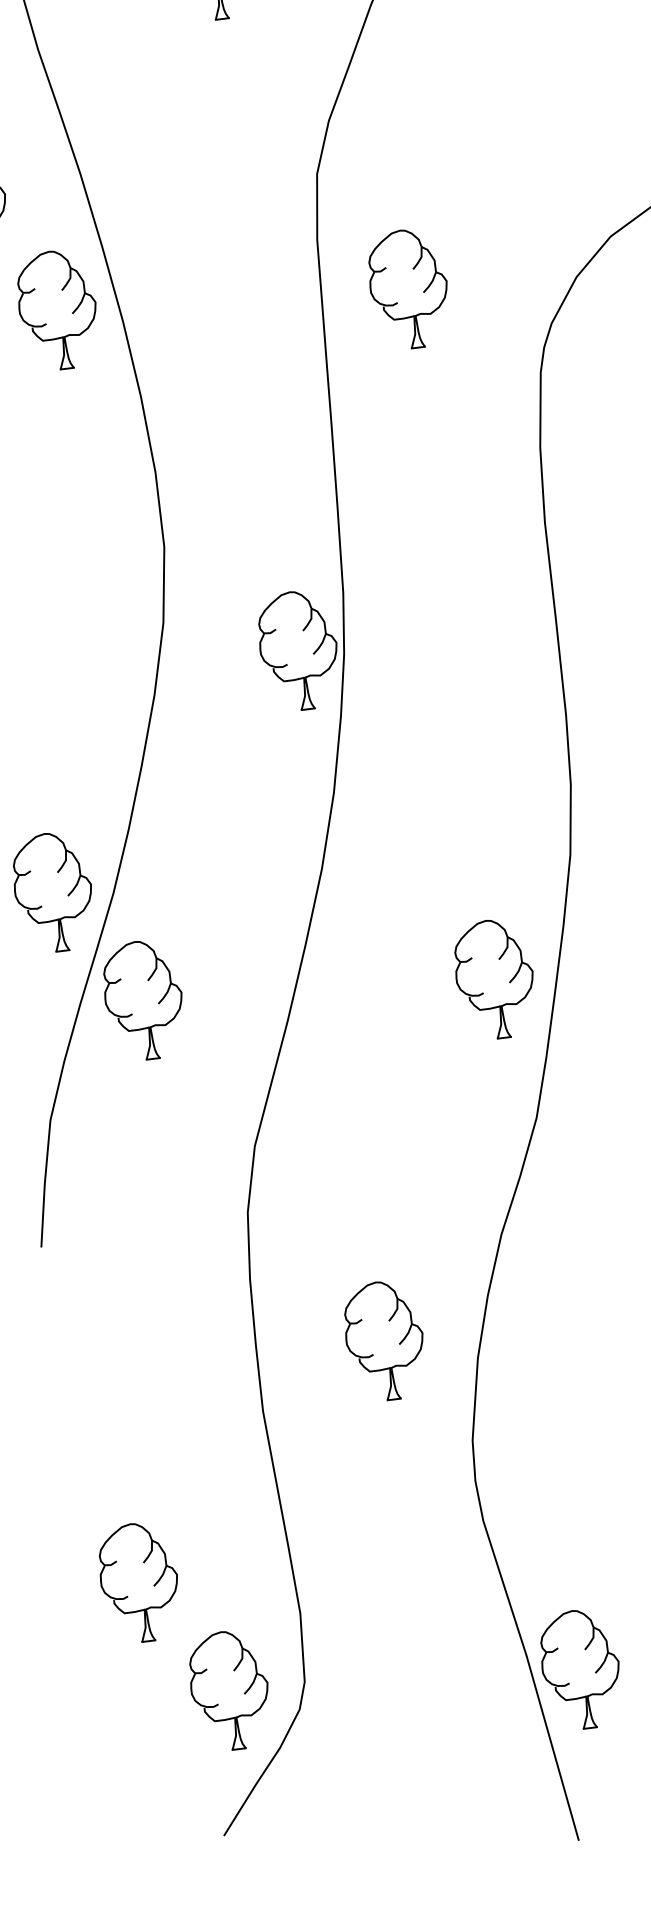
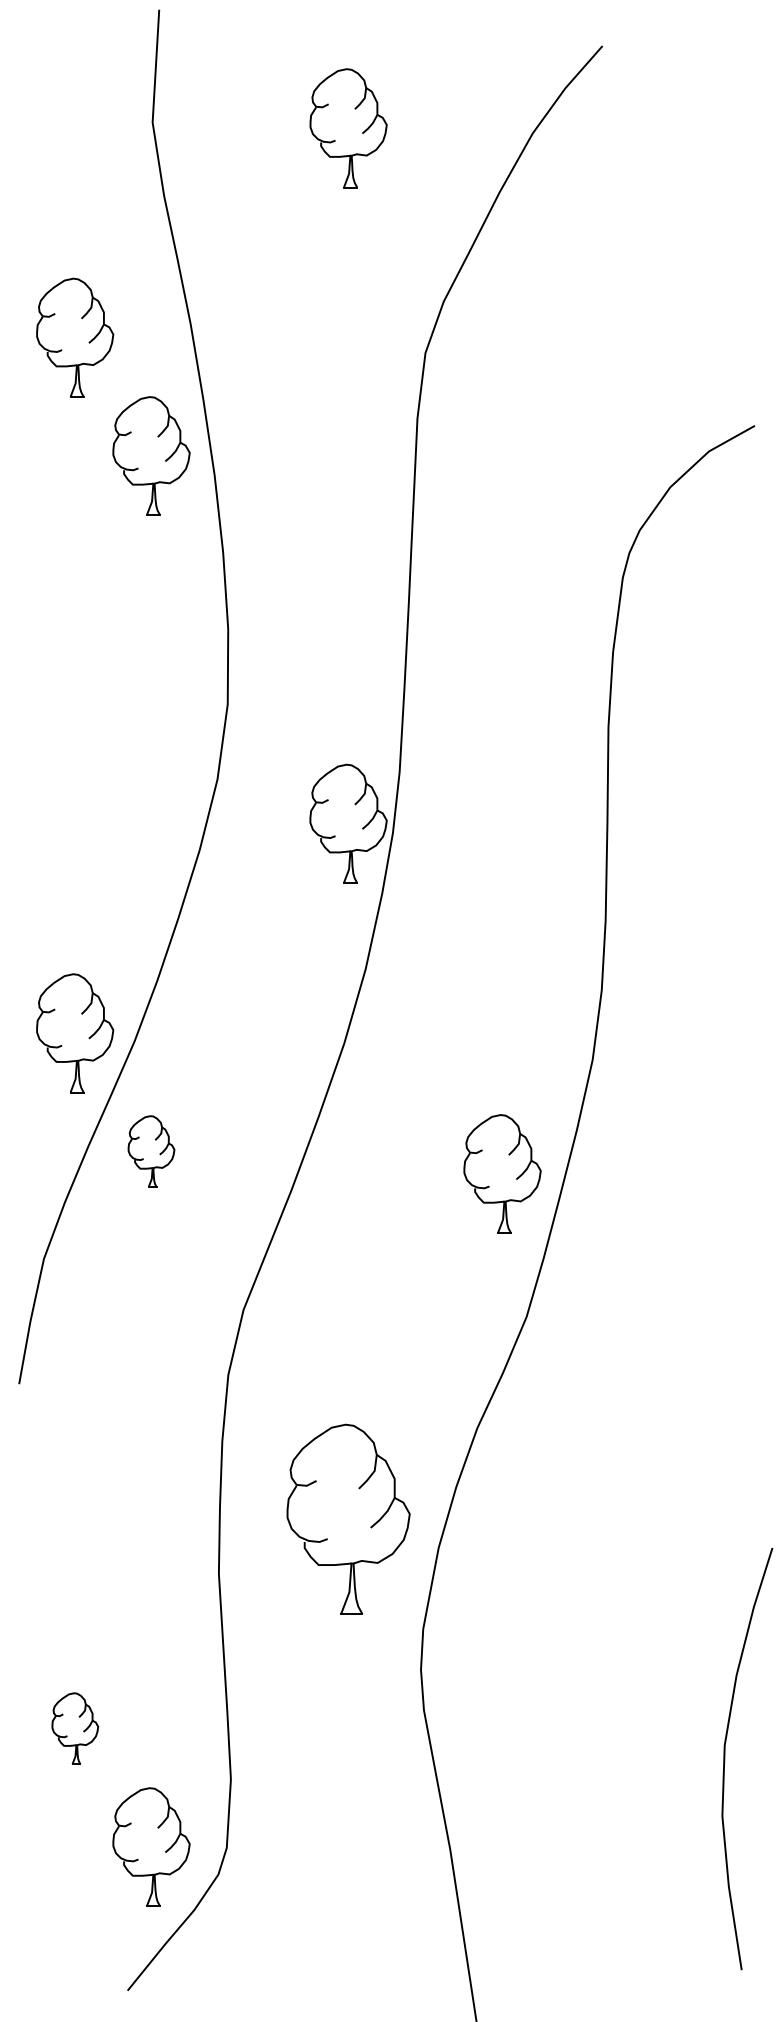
part: (409, 288) -> (502, 478), removed
part: (143, 1000) -> (151, 1151), size x0.6
part: (384, 1341) -> (348, 1519), size x1.6
part: (139, 1582) -> (75, 1728), size x0.6
part: (580, 1669) -> (502, 1869), removed

